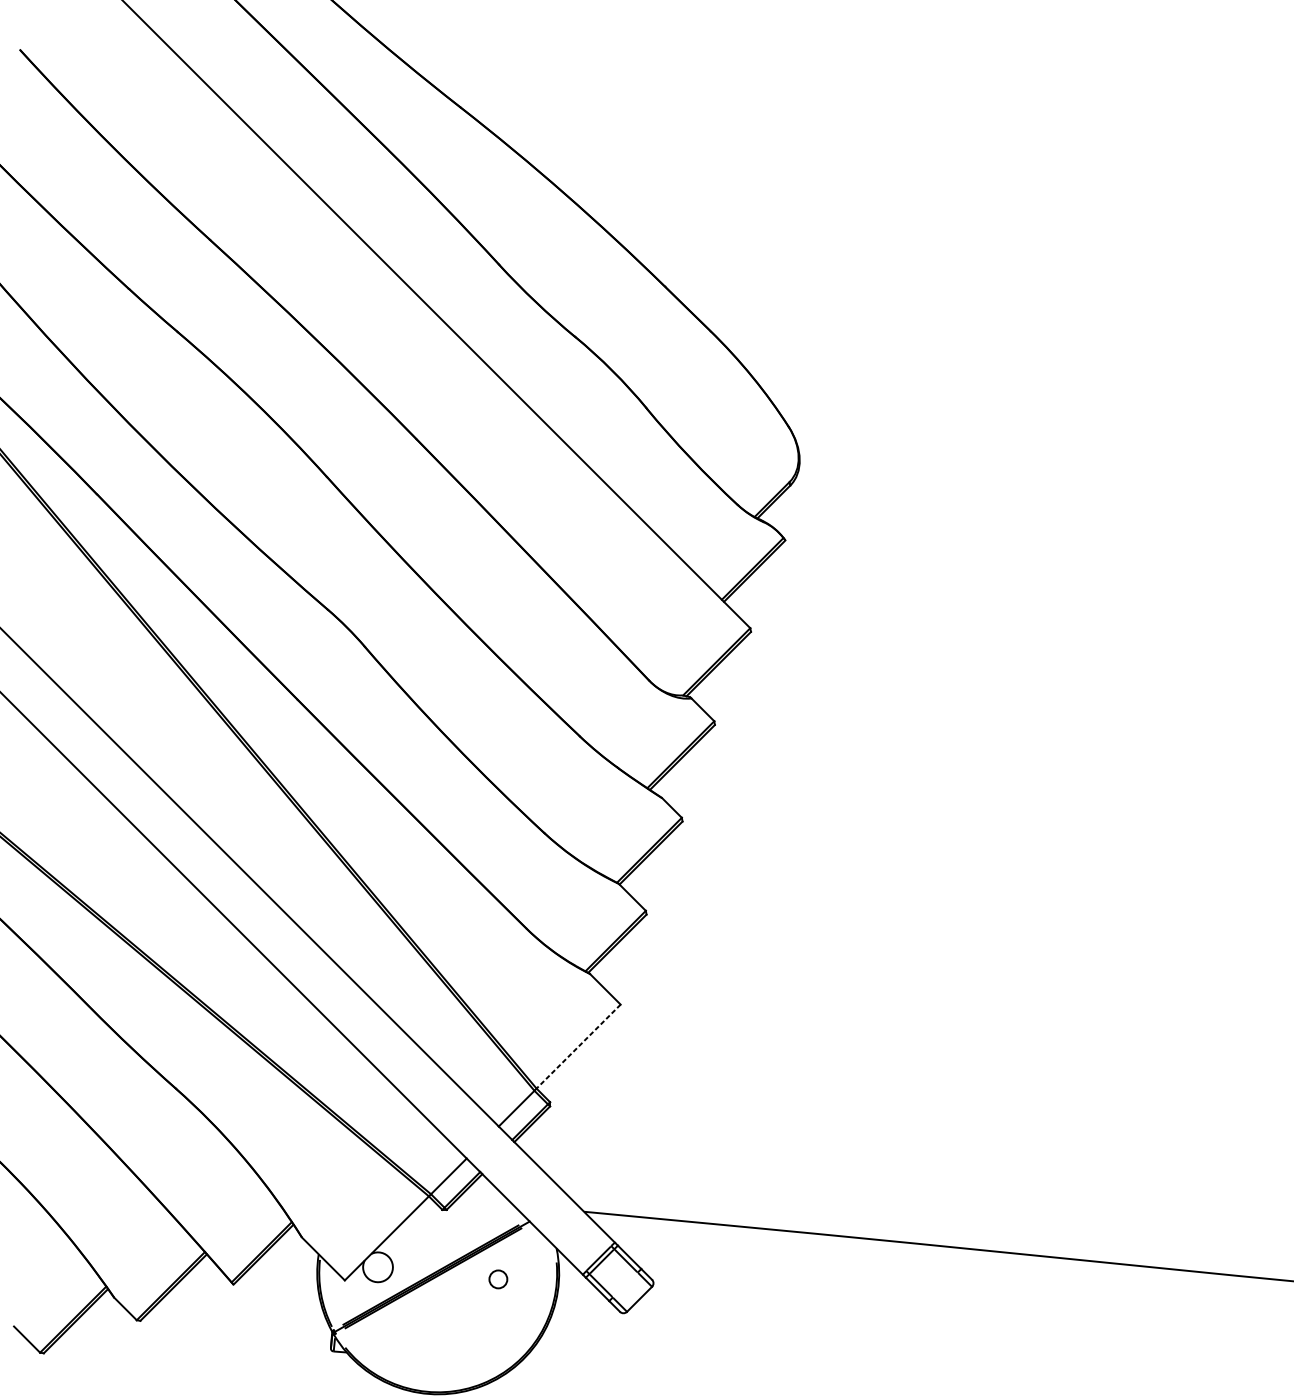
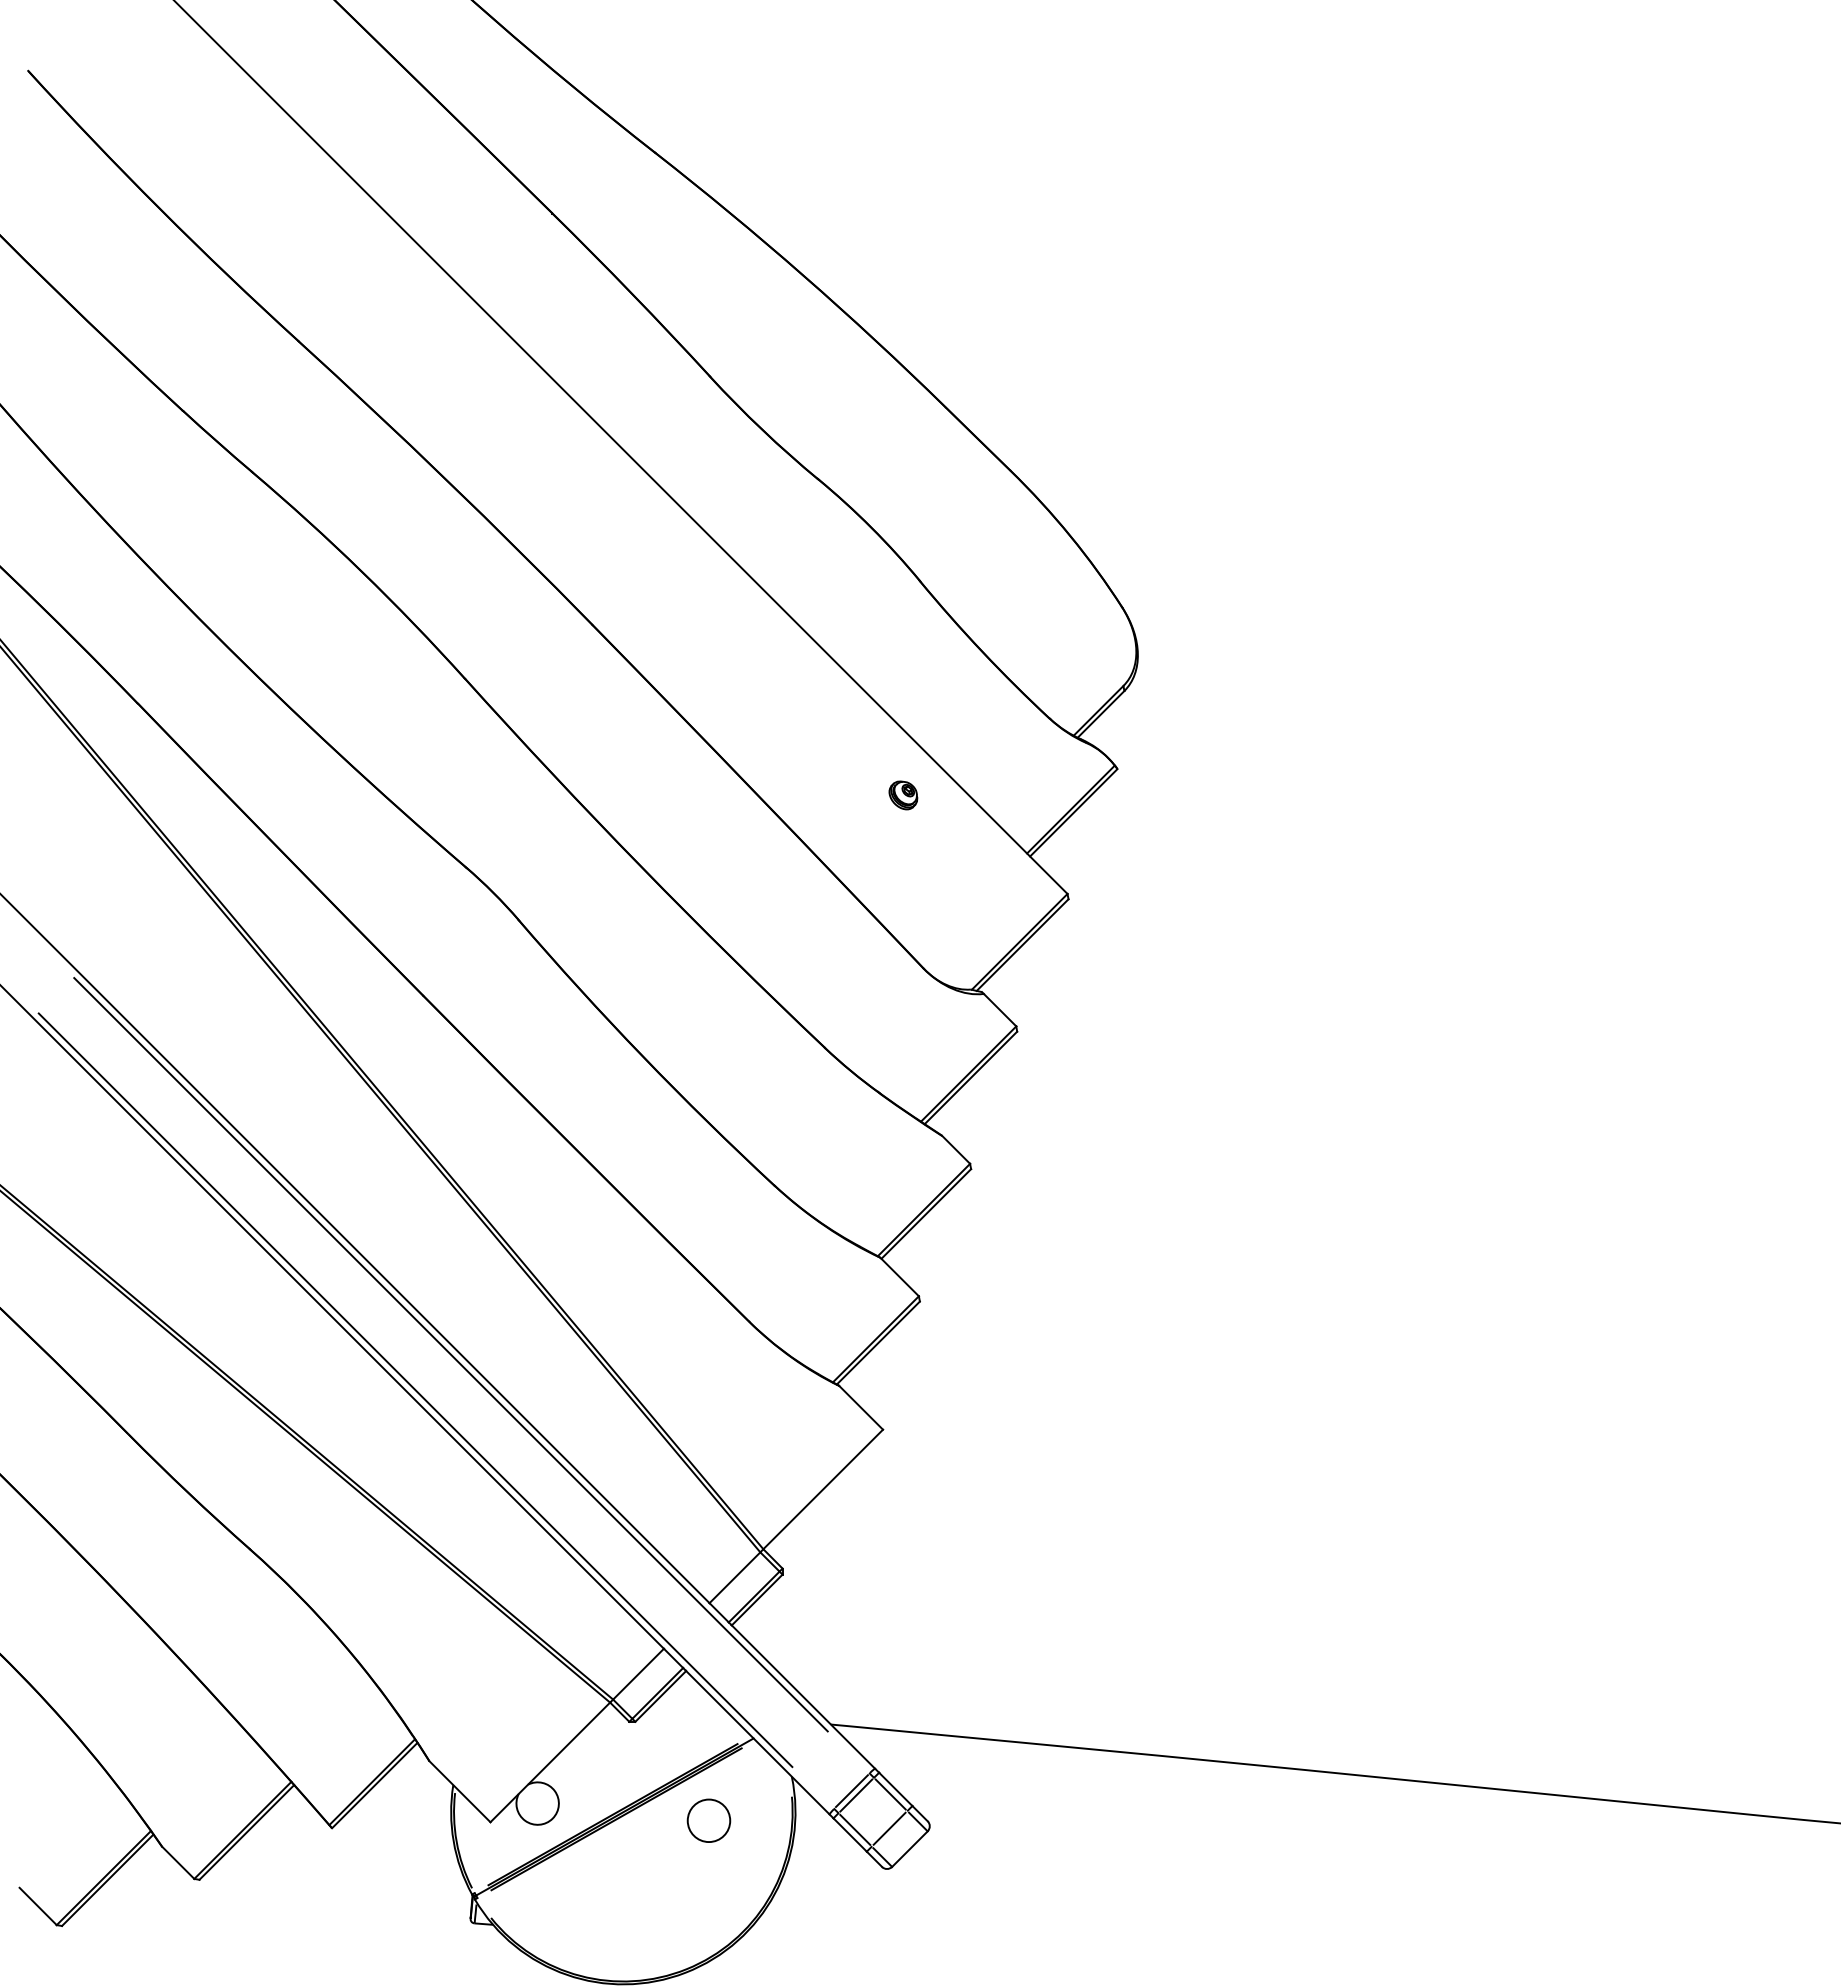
part: (635, 559) -> (903, 795), added
line: (316, 951) -> (450, 1354), added
line: (292, 977) -> (415, 1390), added
line: (578, 1046) -> (823, 1489), dashed -> solid
circle: (498, 1279) -> (708, 1820), size x1.67
line: (625, 1284) -> (889, 1828), added

